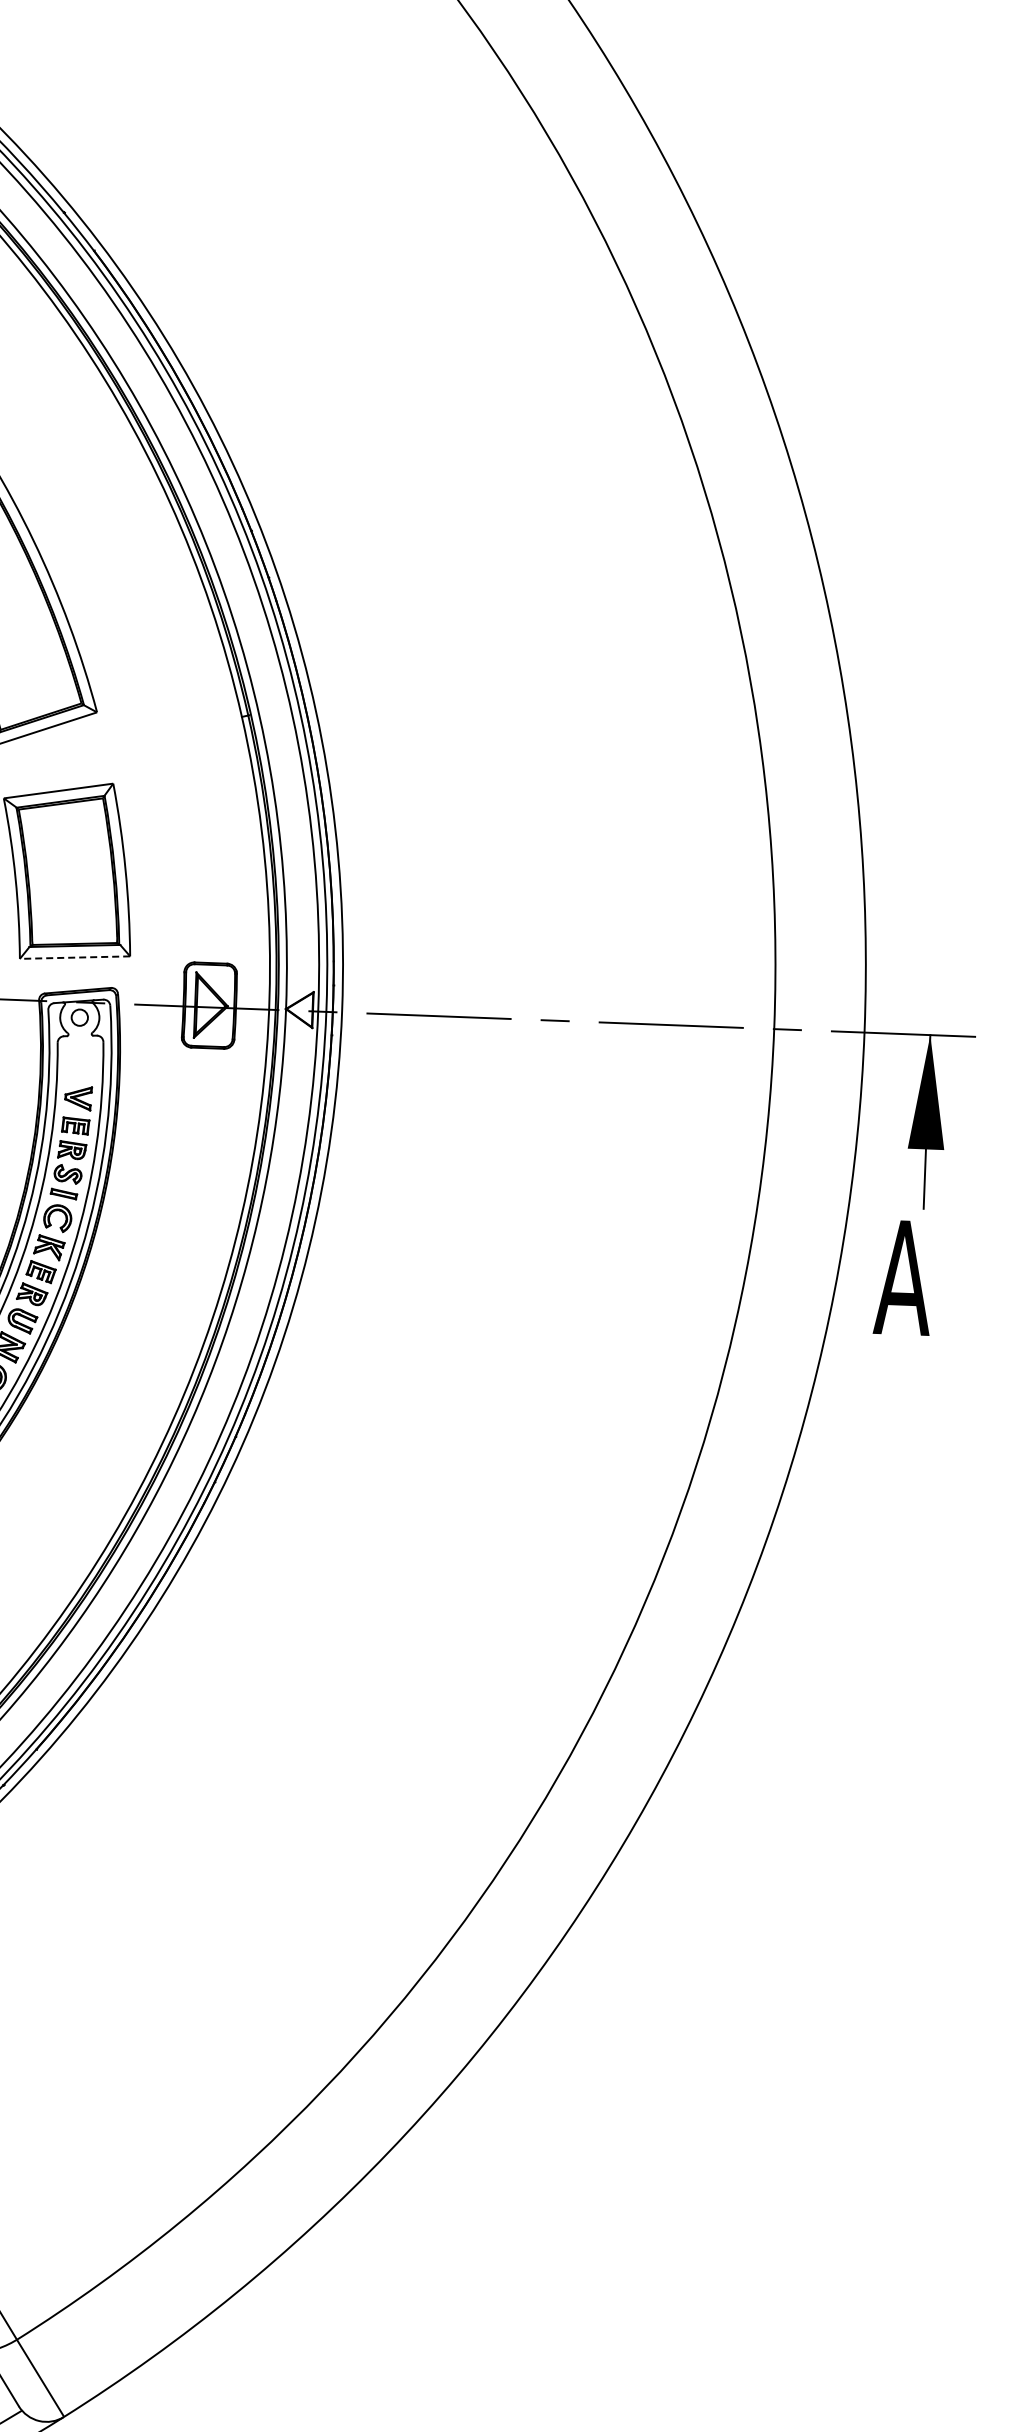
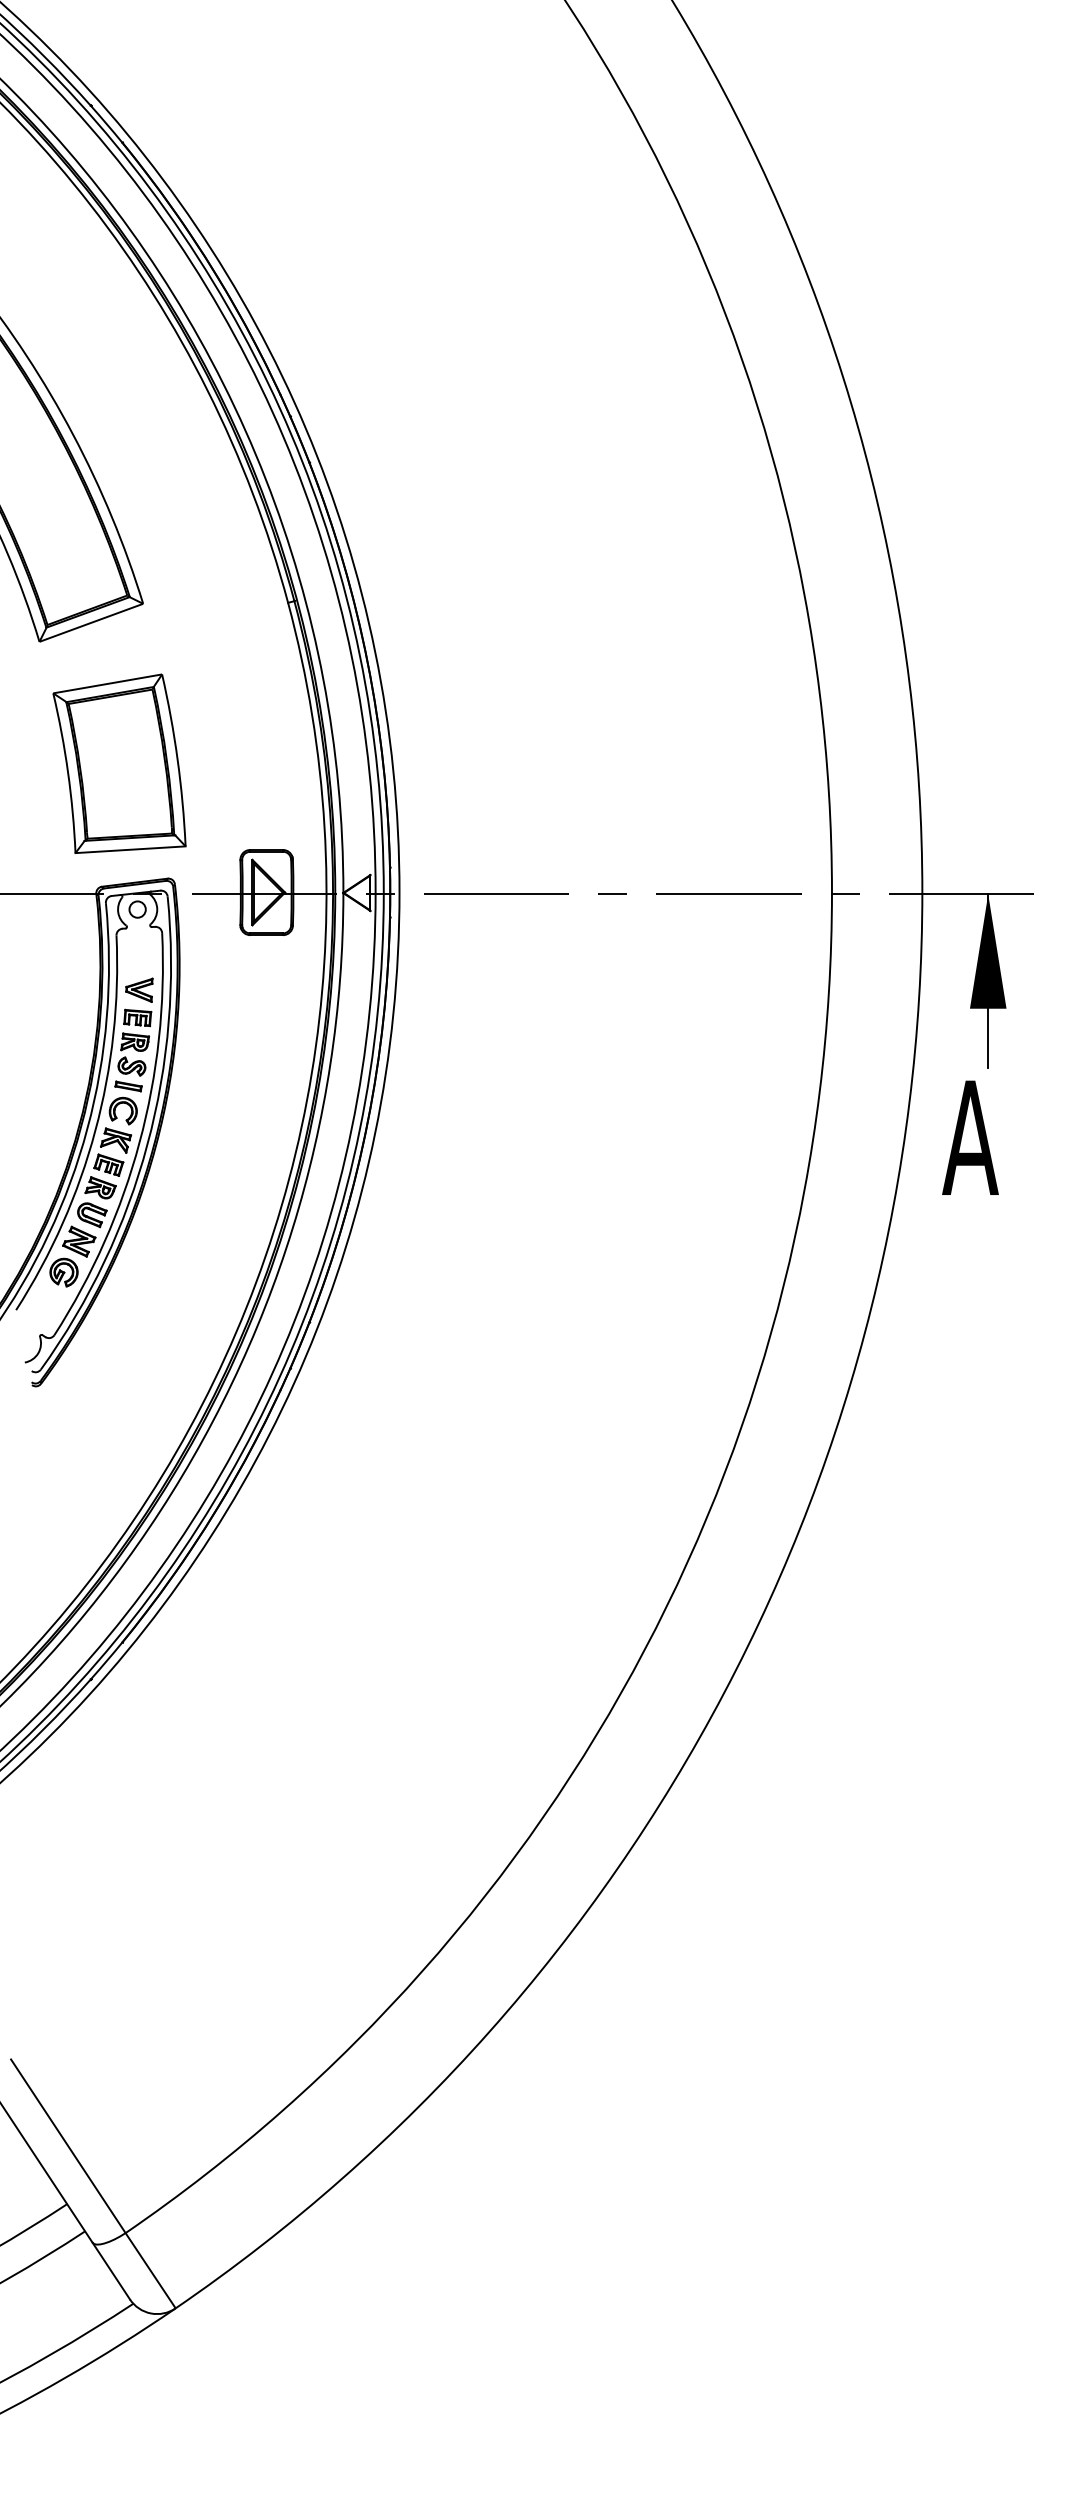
line: (74, 957) -> (130, 849), dashed -> solid

